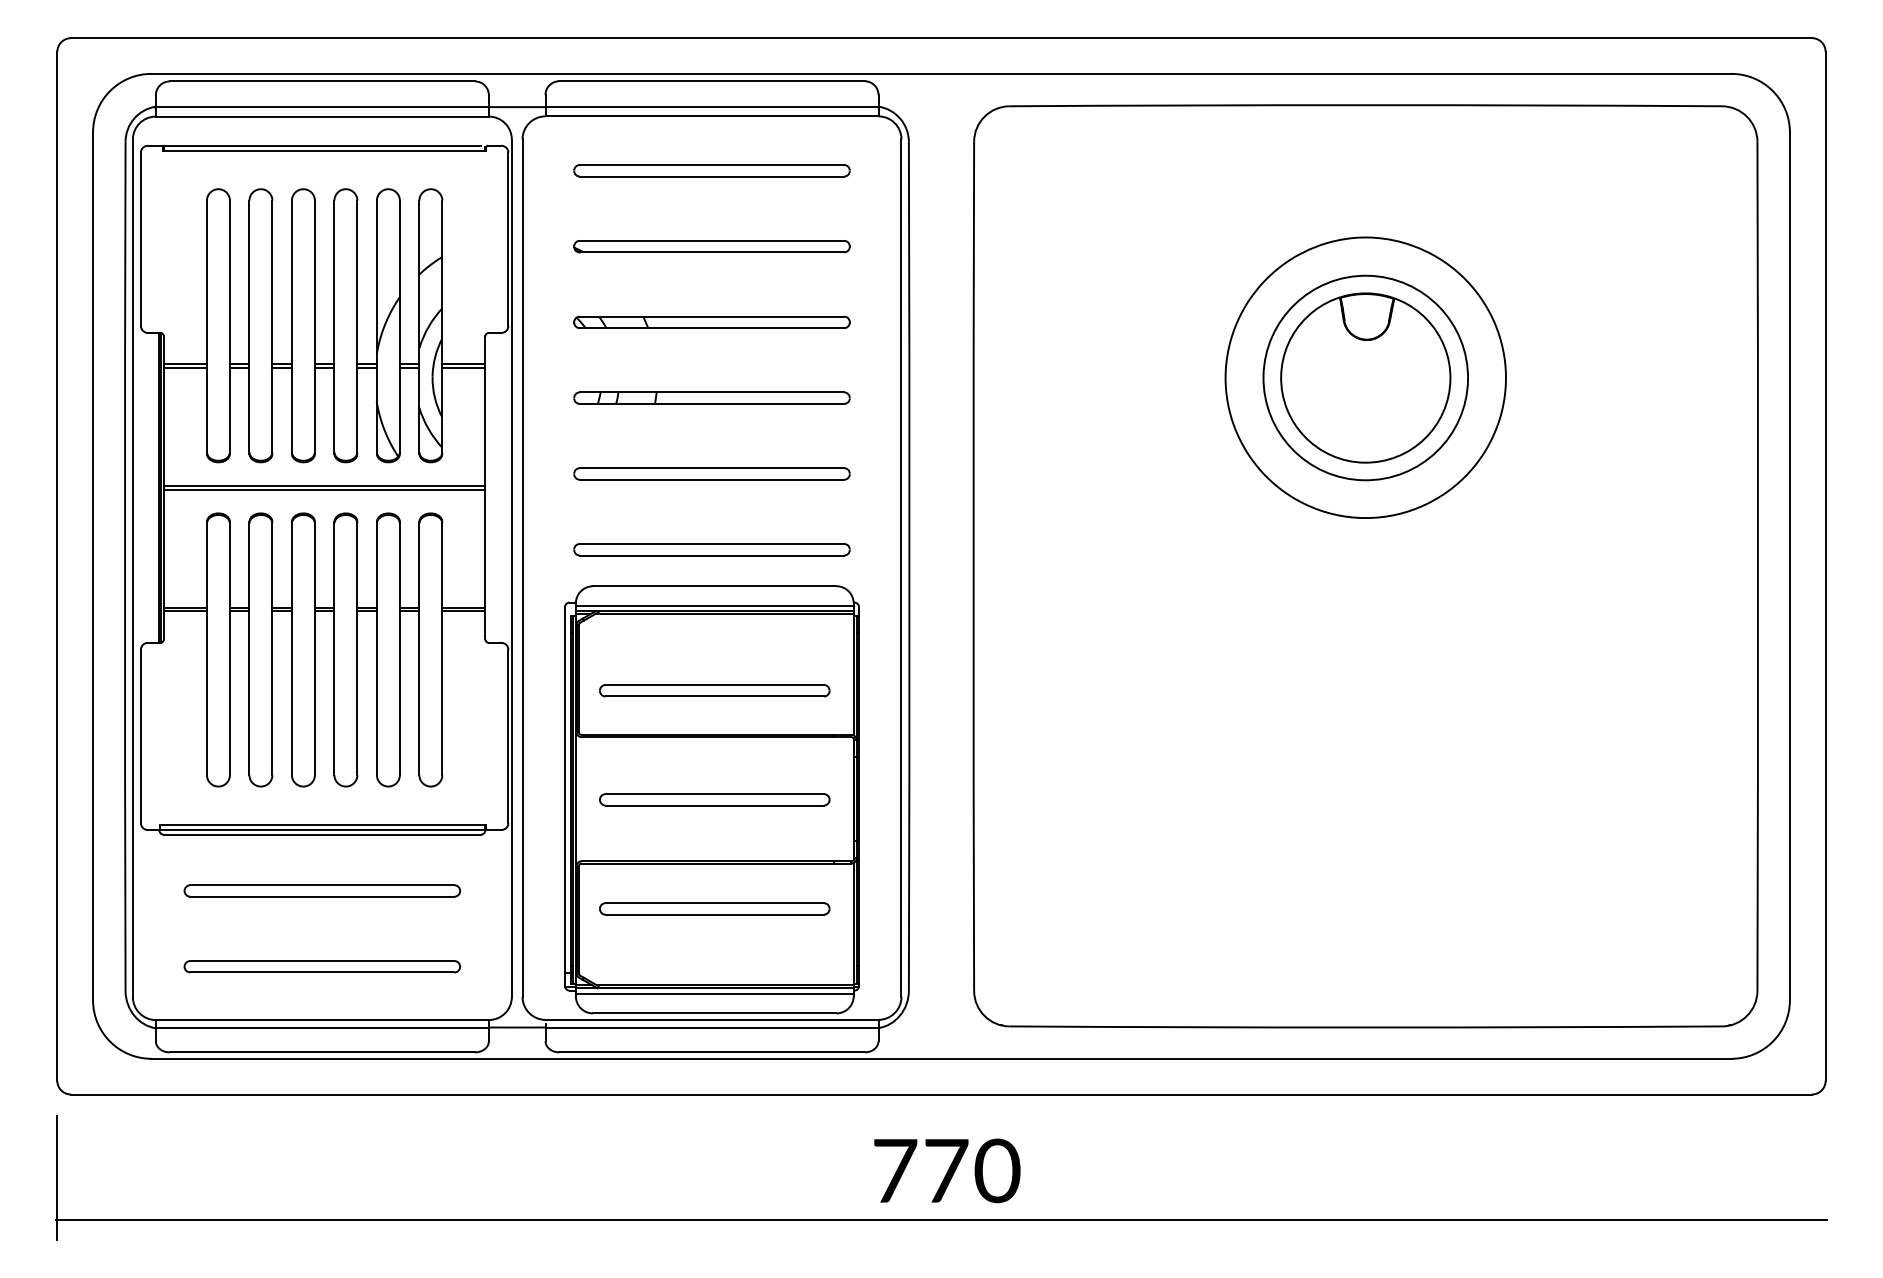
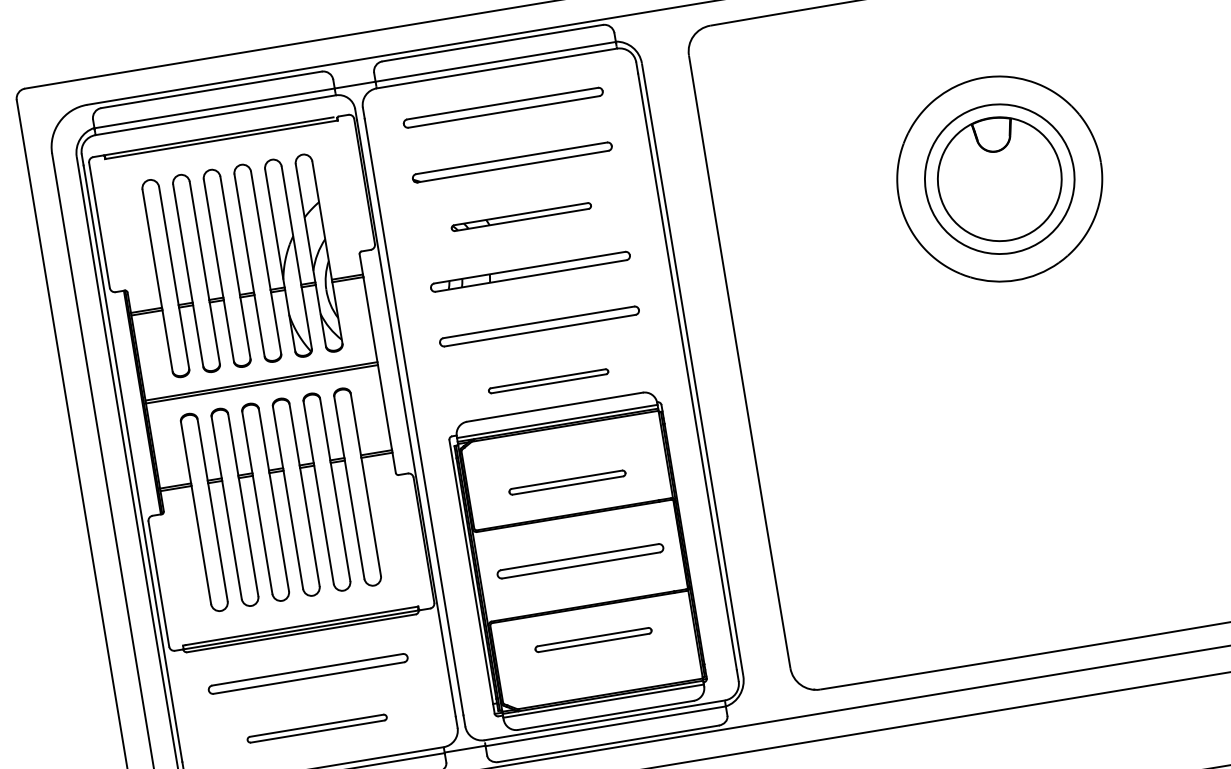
part: (711, 321) -> (520, 216), size x0.7
part: (711, 549) -> (548, 381), size x0.6
part: (714, 690) -> (567, 482), size x0.7
part: (714, 908) -> (593, 639), size x0.7
part: (321, 966) -> (316, 728), size x0.7

